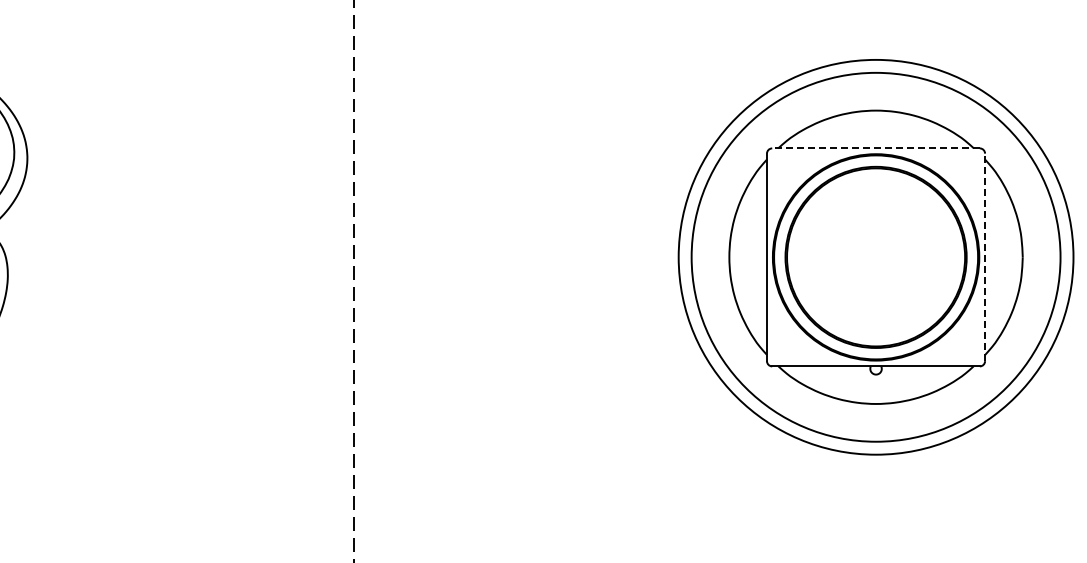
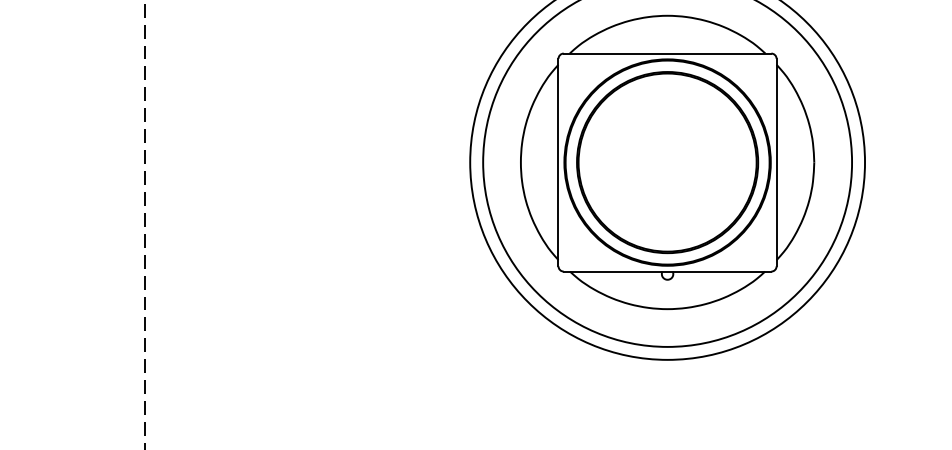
line: (876, 148) -> (668, 53), dashed -> solid
line: (985, 257) -> (777, 162), dashed -> solid

